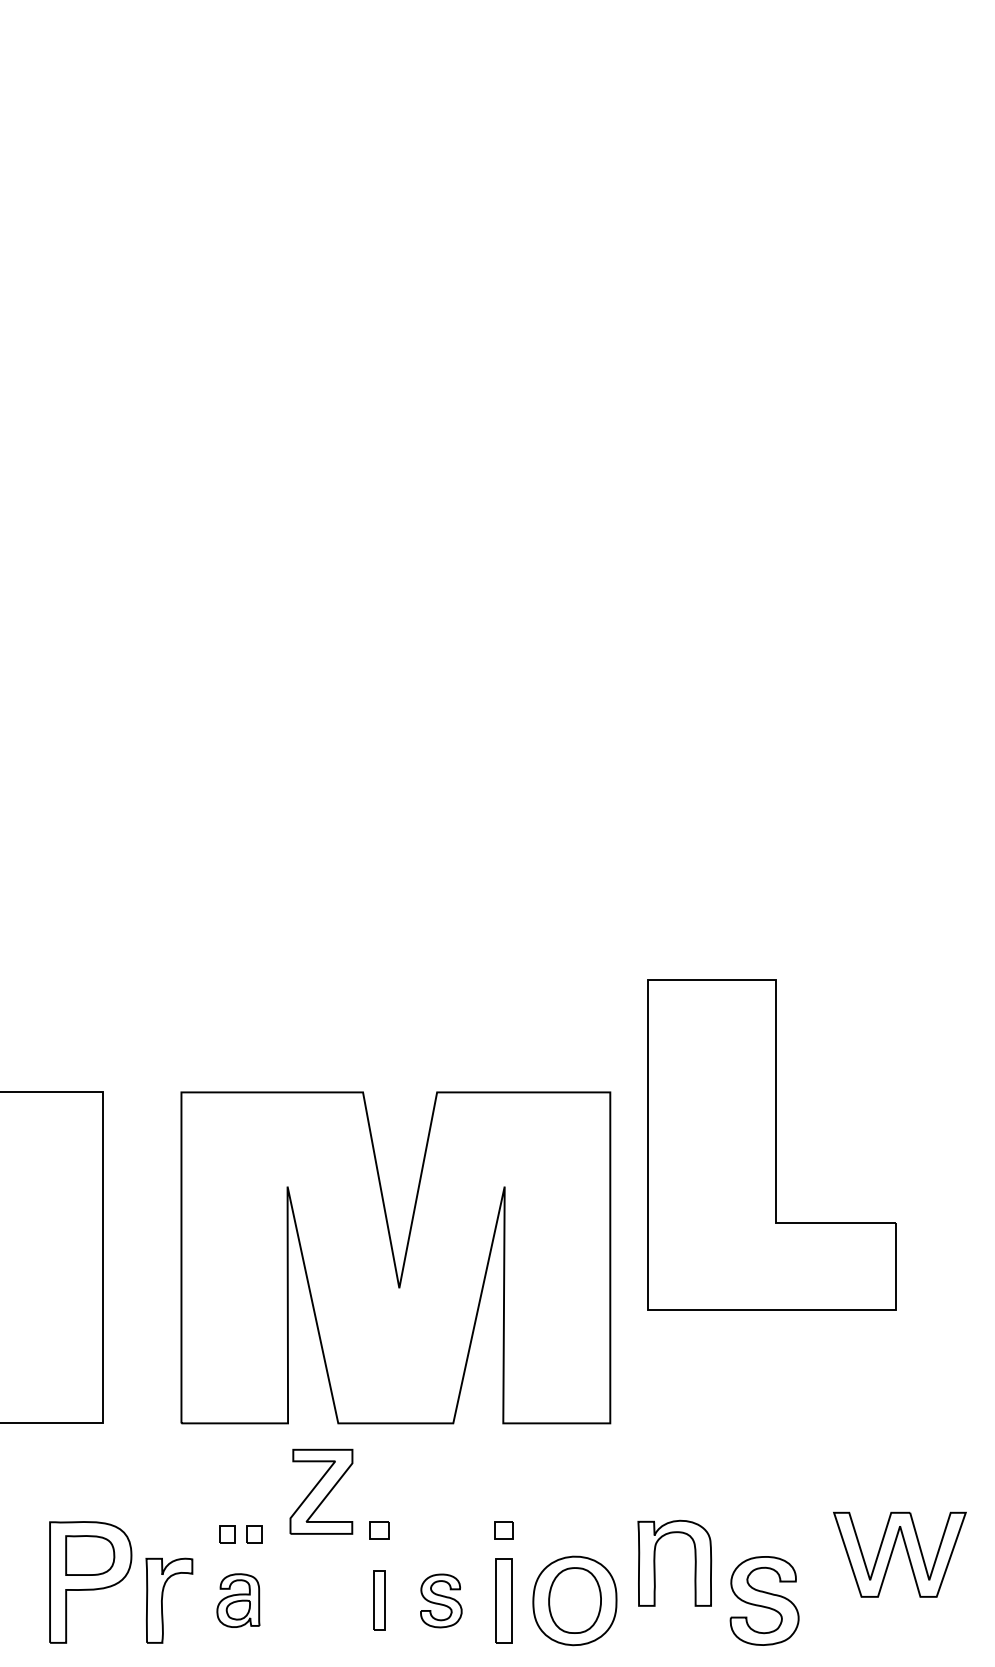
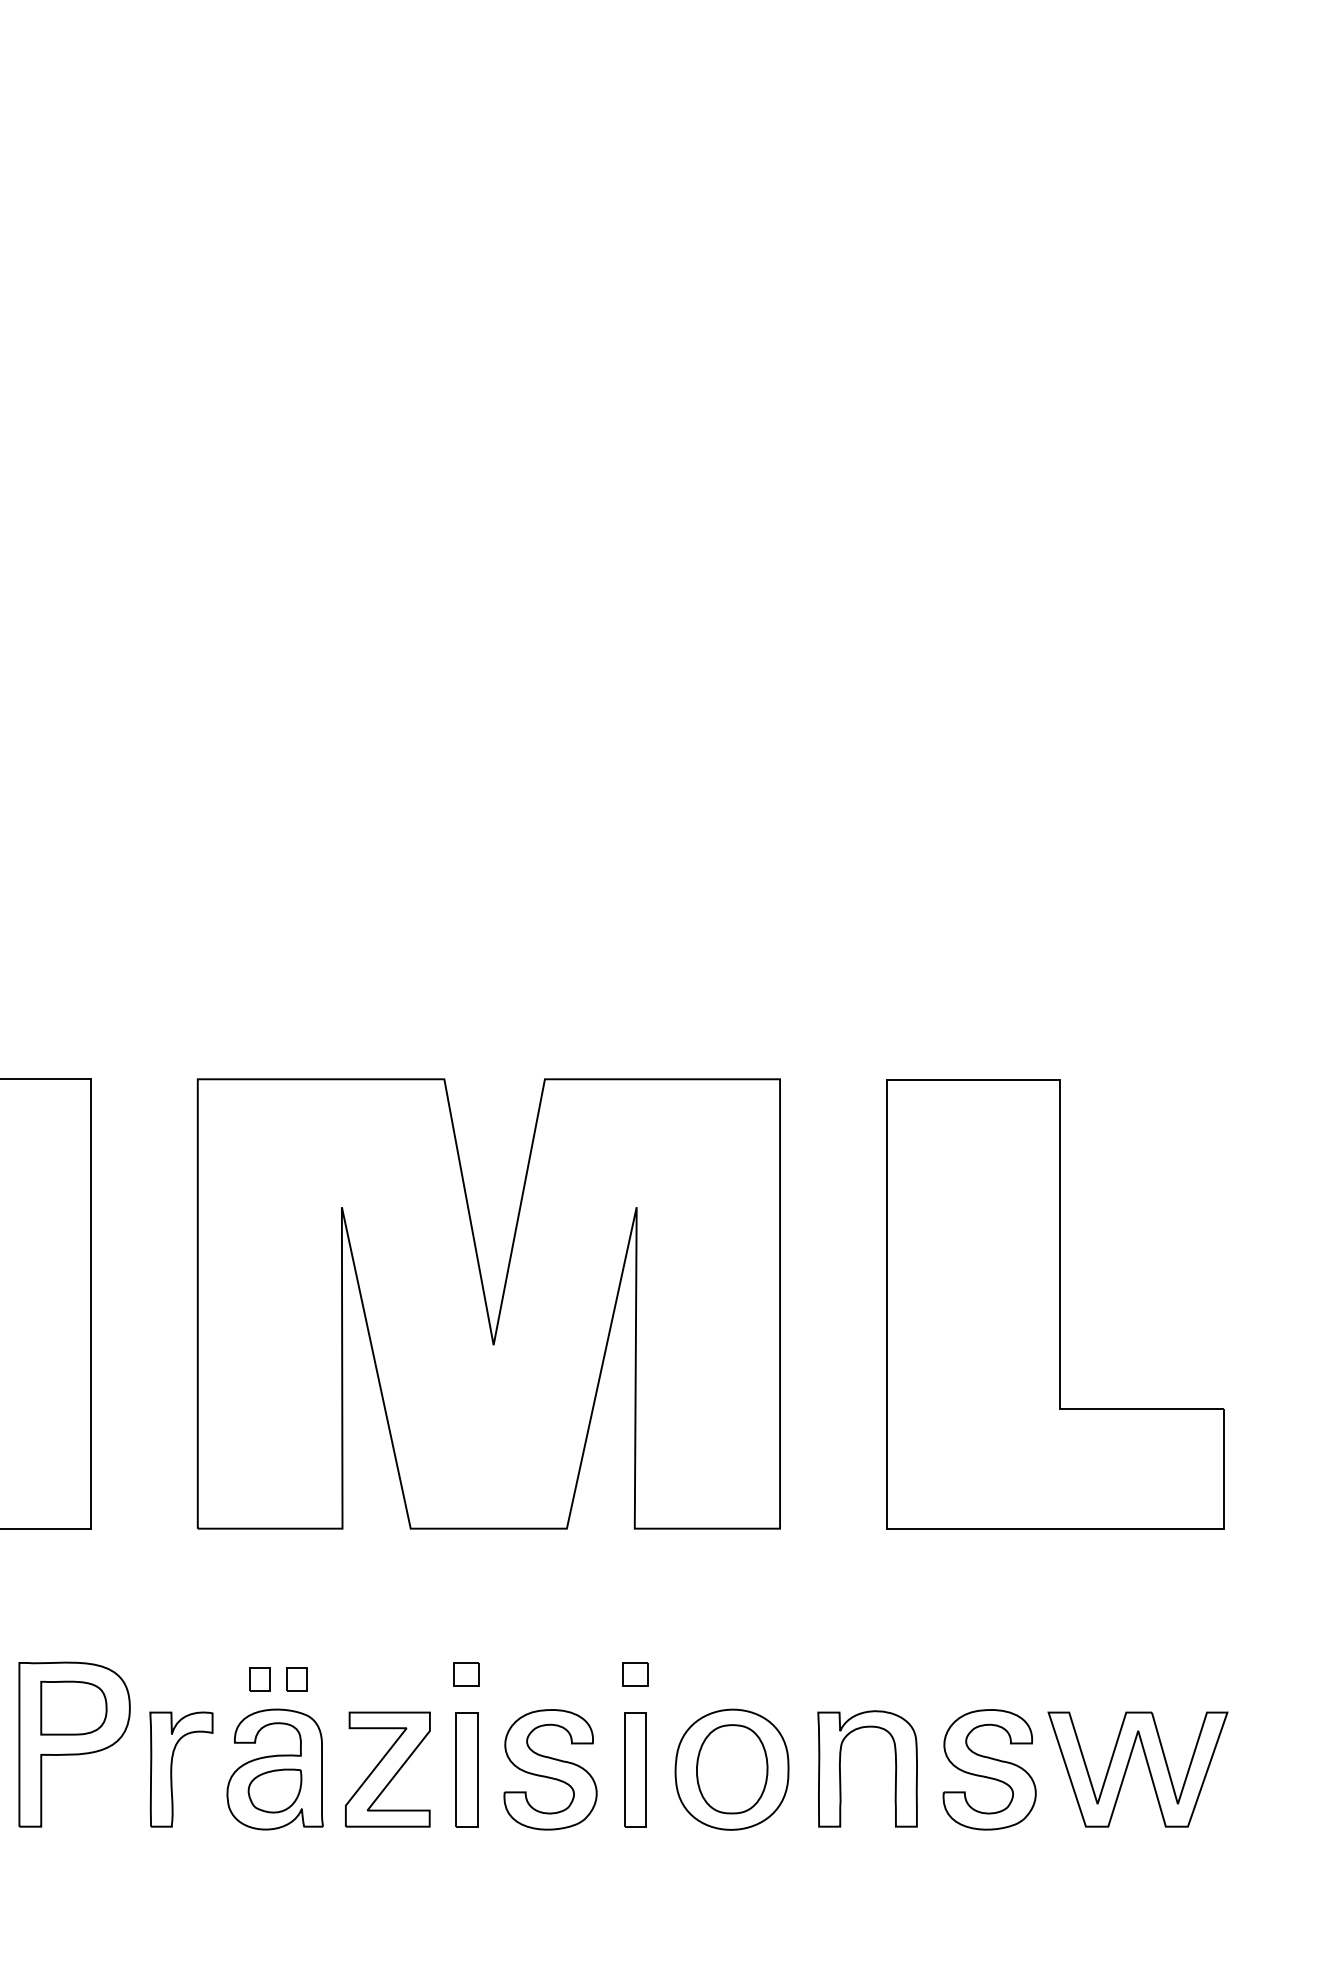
part: (771, 1144) -> (1054, 1303), moved
part: (321, 1491) -> (387, 1769), moved
part: (893, 1551) -> (1129, 1765), moved
part: (655, 1562) -> (841, 1767), moved
part: (238, 1600) -> (275, 1769), size x1.67
part: (379, 1600) -> (466, 1769), size x1.43
part: (441, 1600) -> (550, 1769), size x1.67

